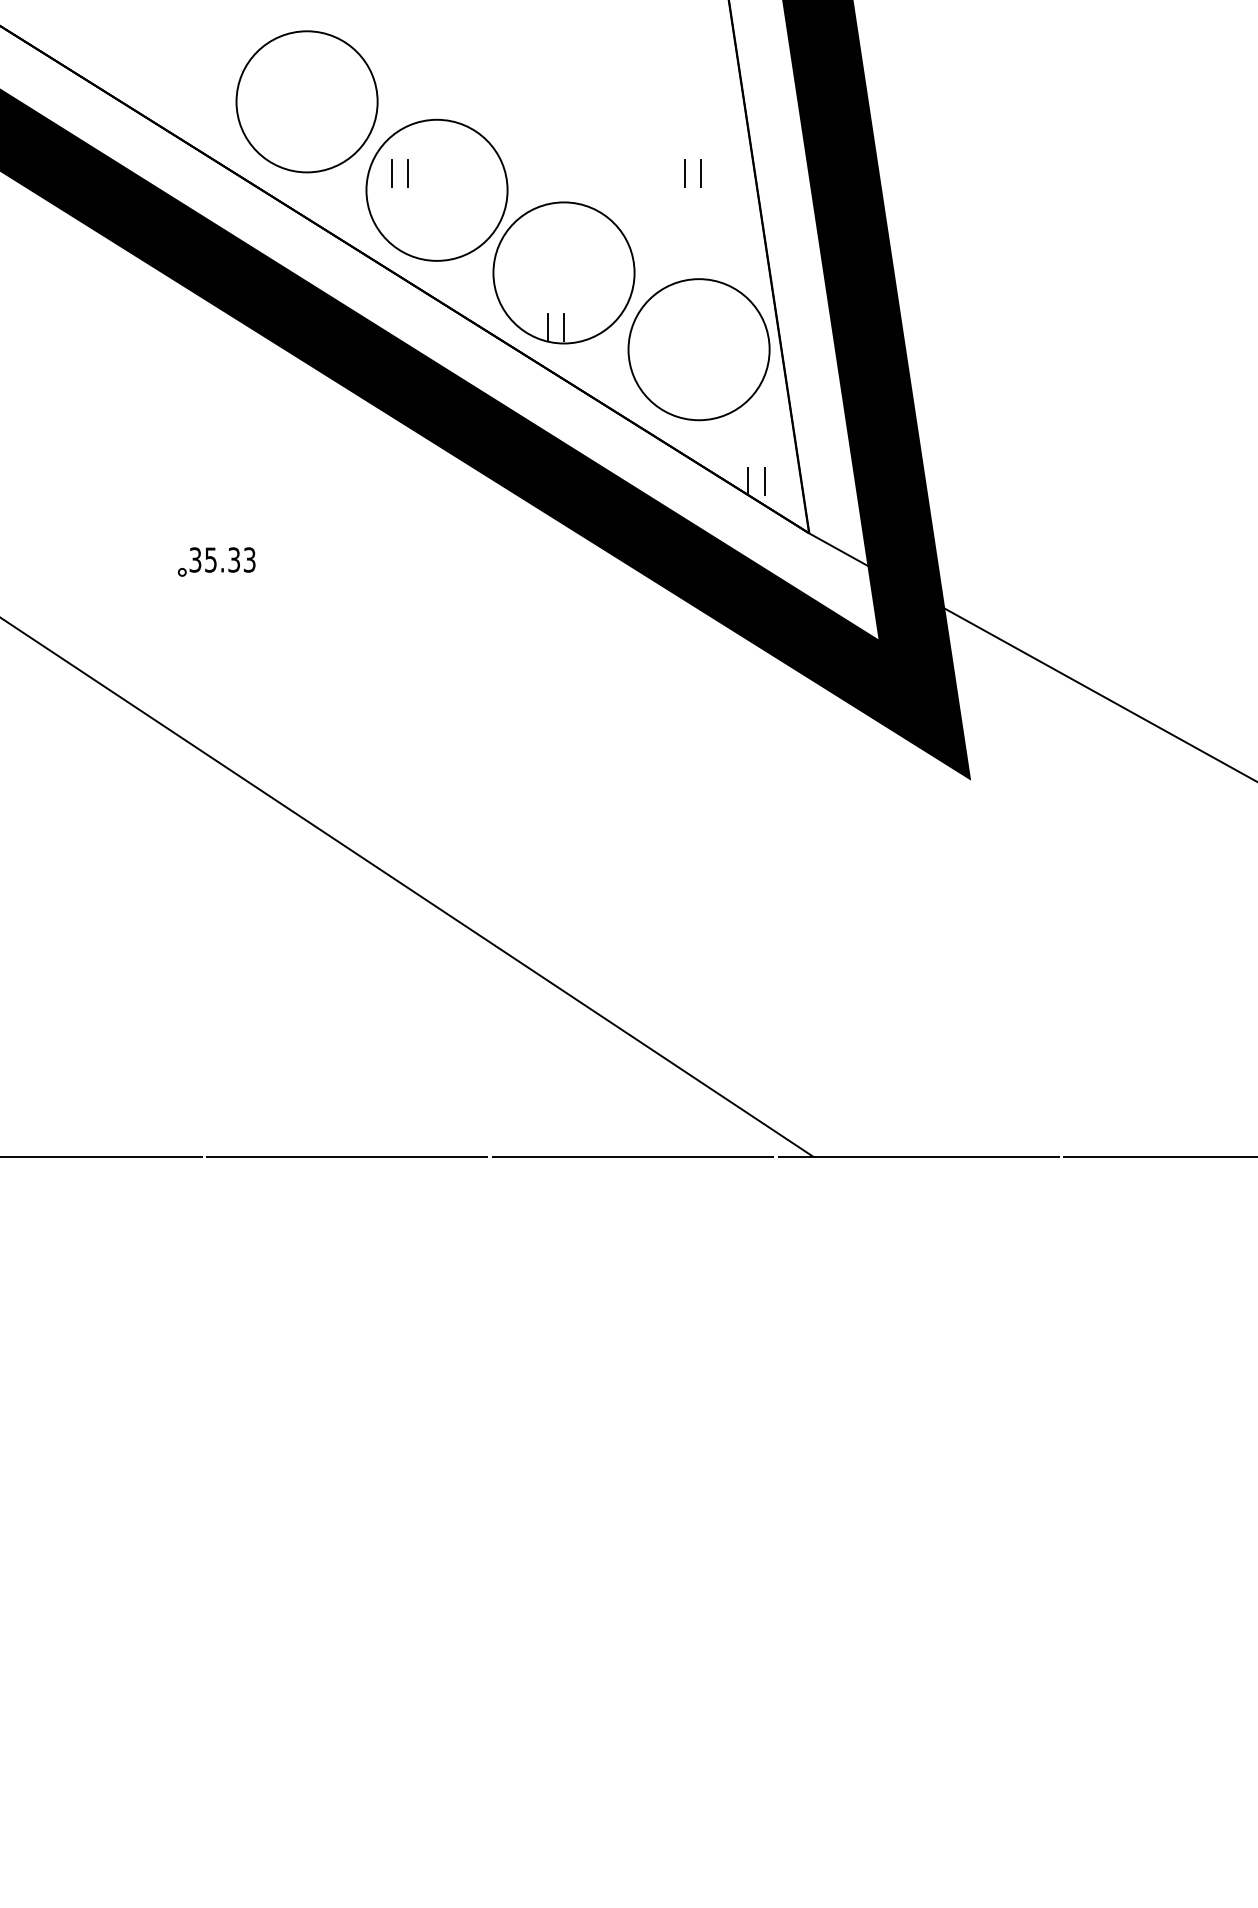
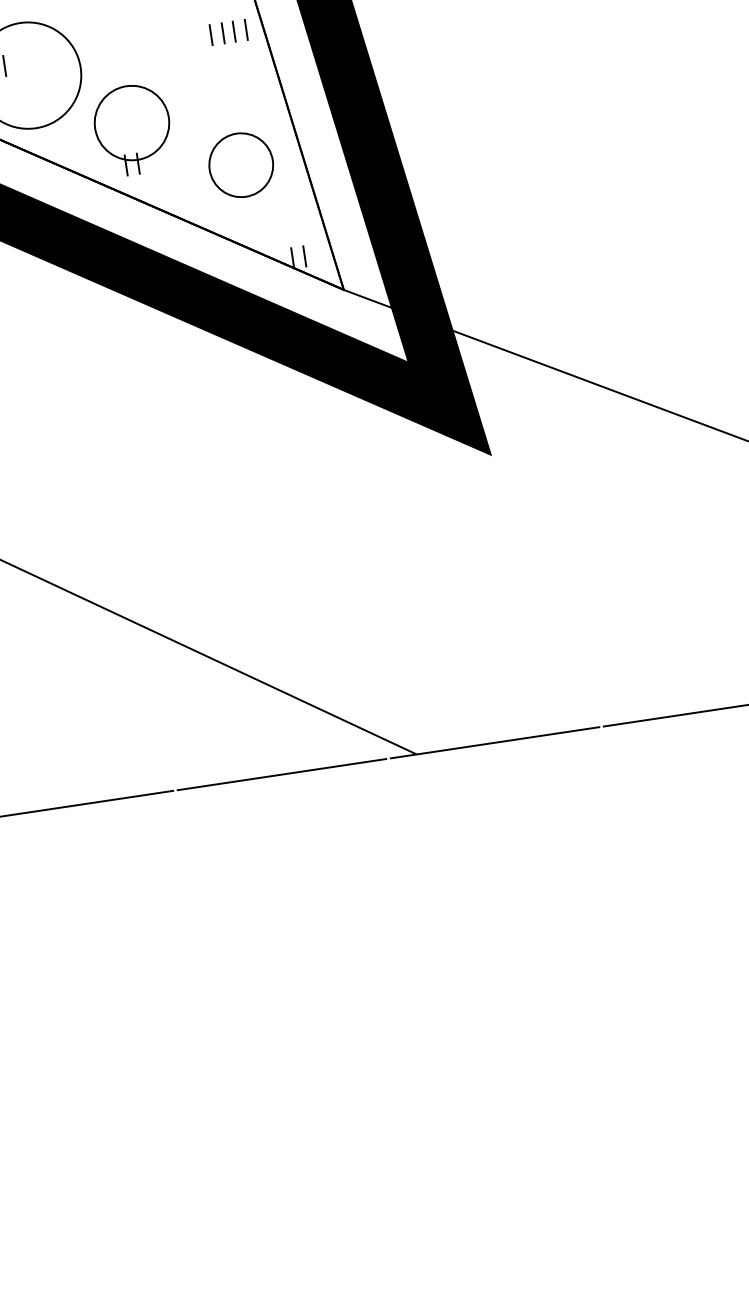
part: (716, 173) -> (234, 31), added
circle: (563, 272) -> (131, 122), size x0.7
circle: (698, 349) -> (240, 165), size x0.6

